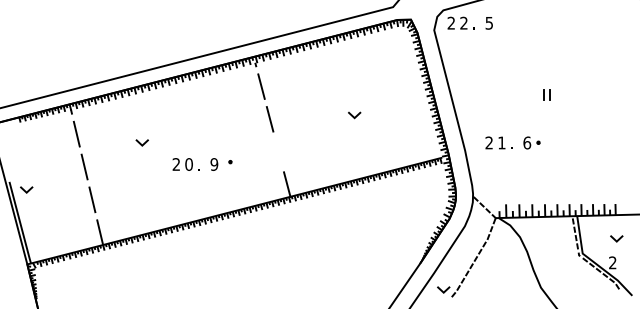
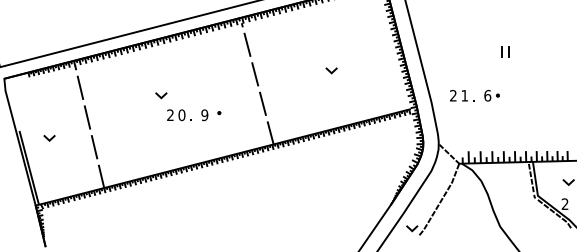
line: (140, 142) -> (159, 95), moved
line: (278, 151) -> (262, 103), added
line: (25, 190) -> (48, 138), moved

